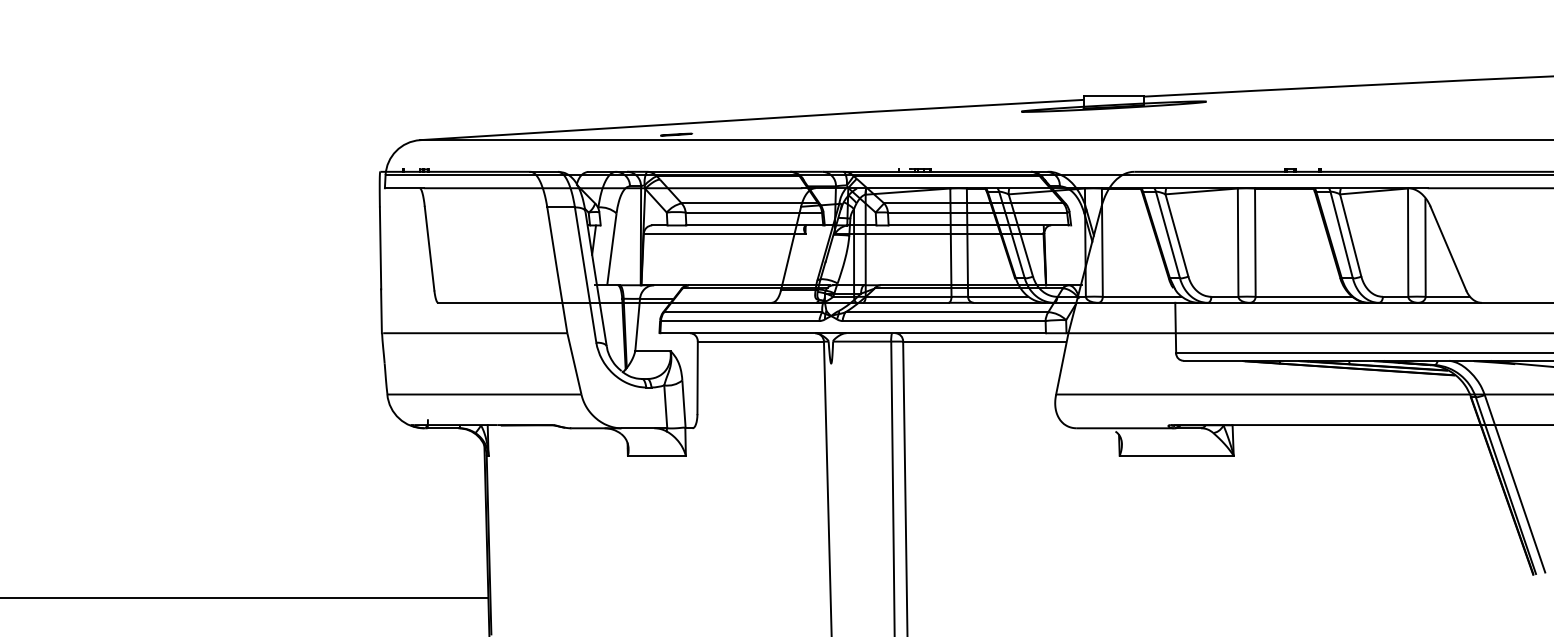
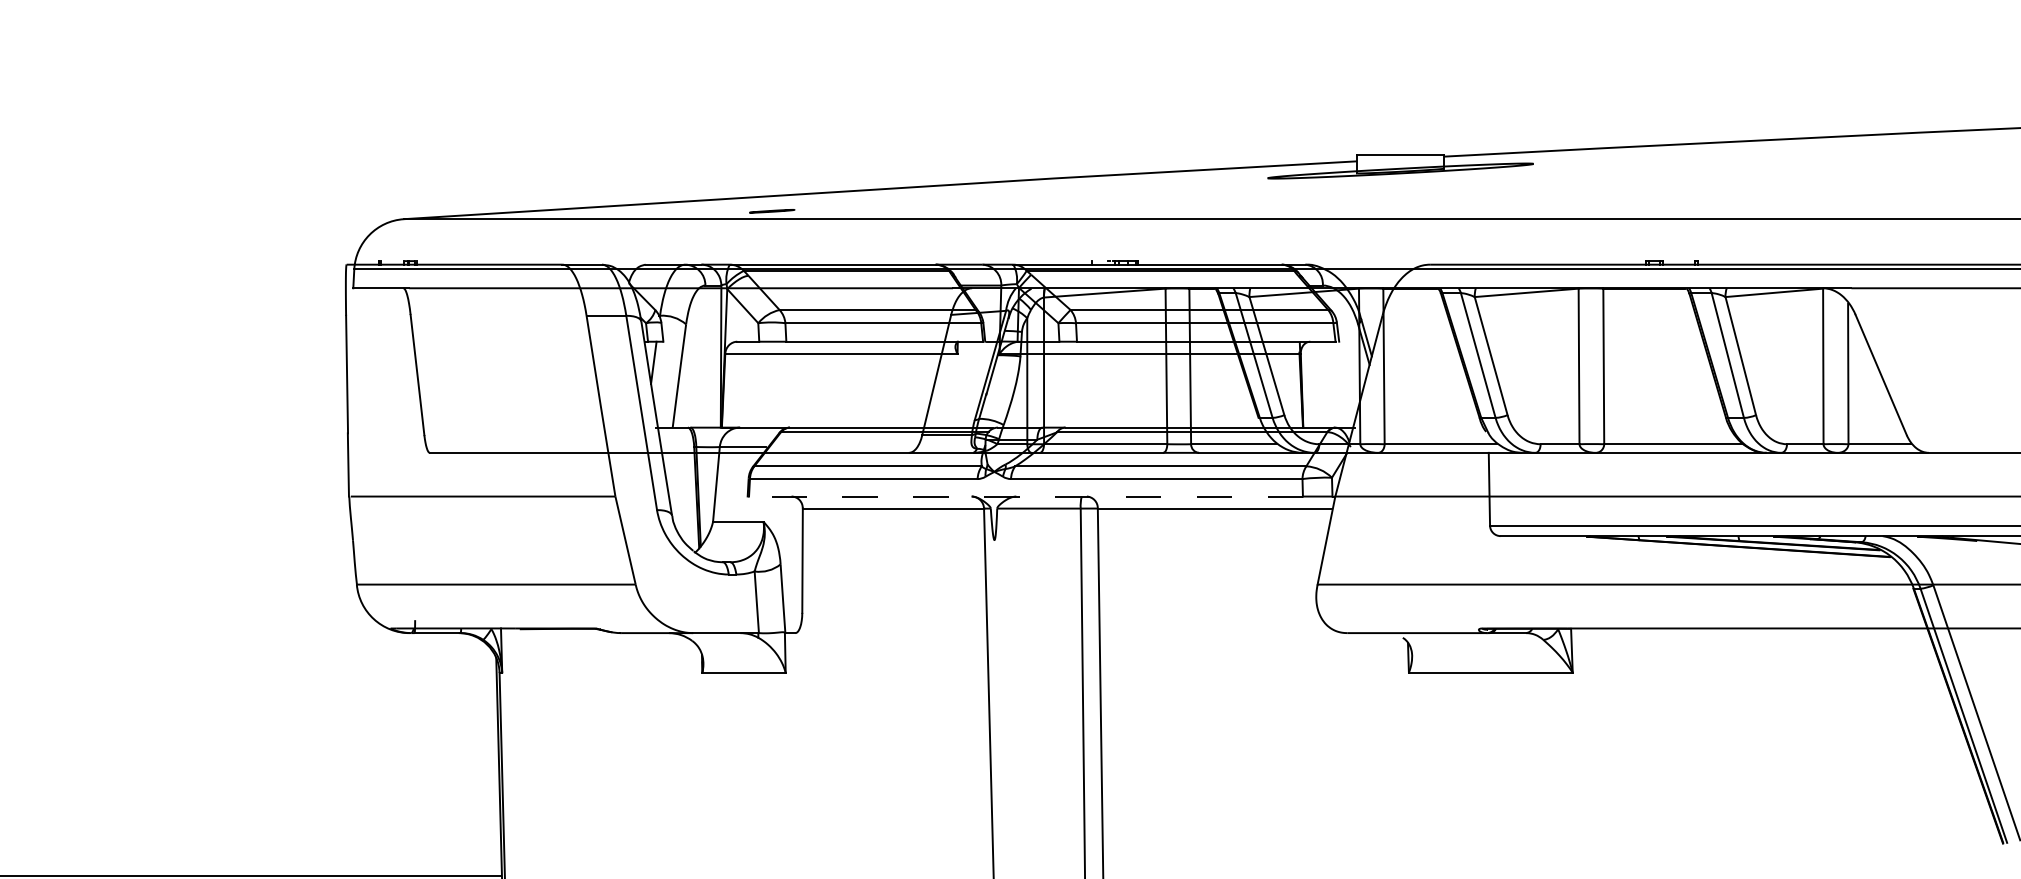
line: (853, 333) -> (1026, 496), solid -> dashed

